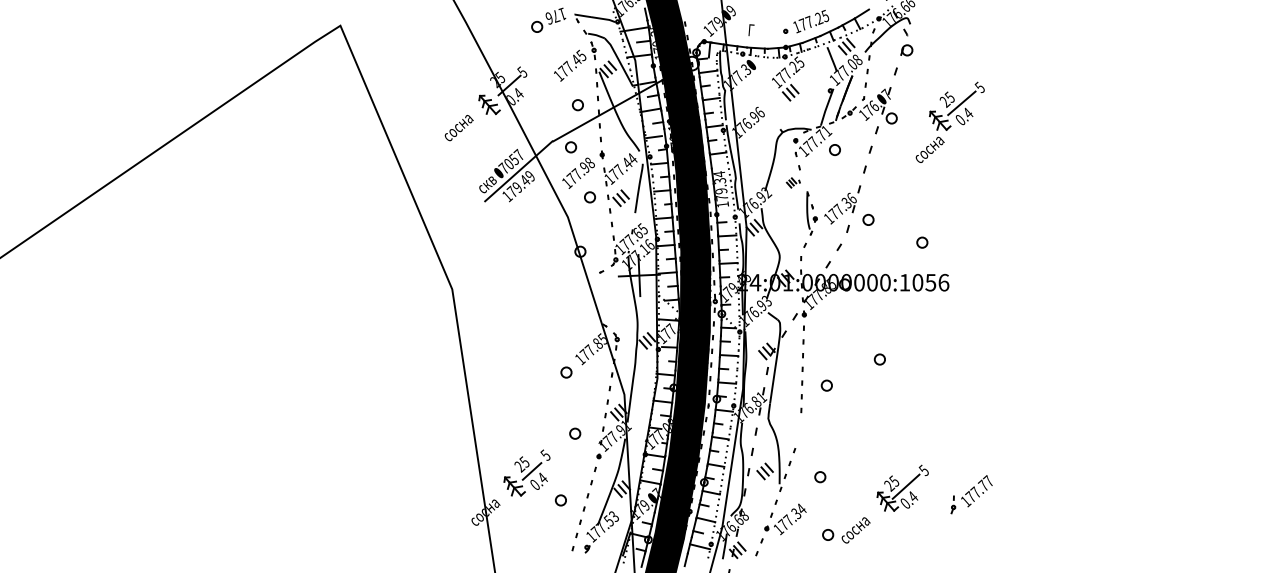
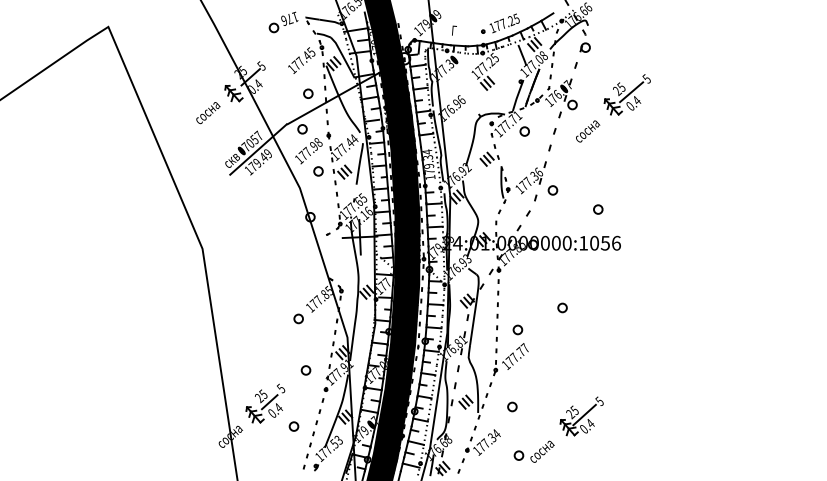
text: (929, 149) -> (587, 131), moved
part: (793, 182) -> (489, 158), size x1.67
part: (971, 494) -> (510, 359), moved

